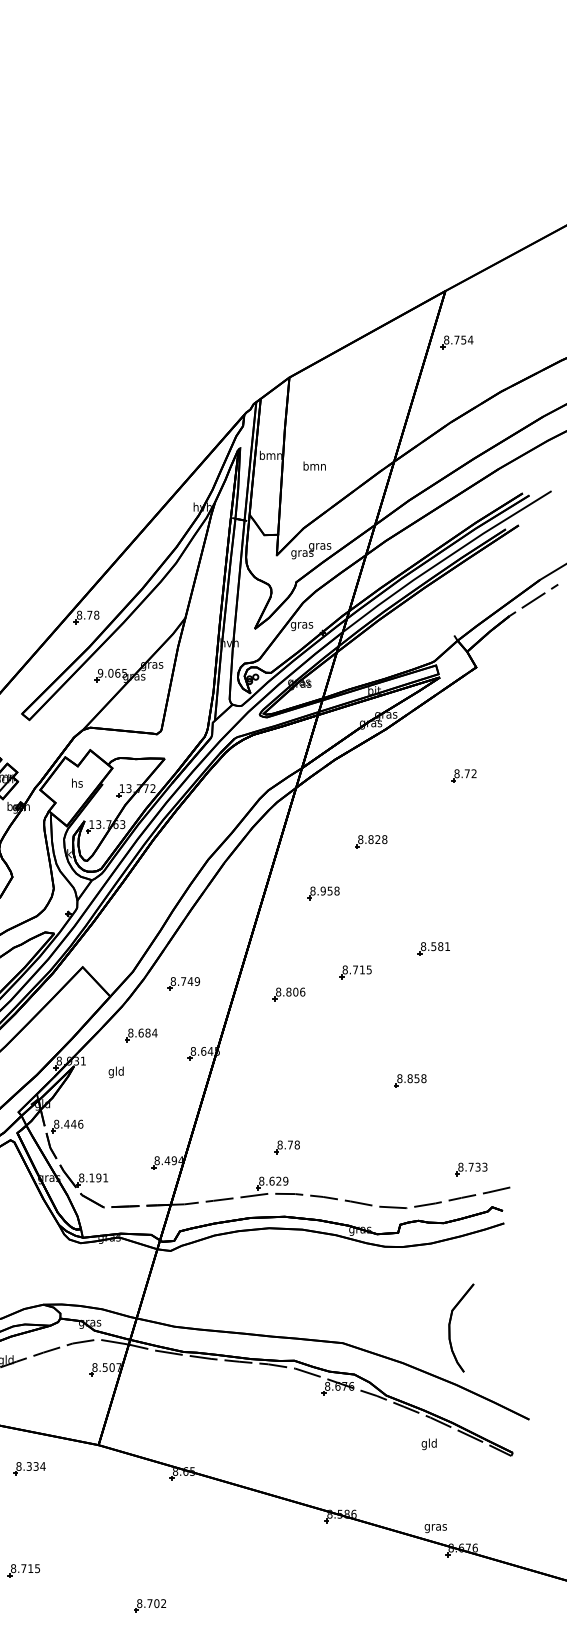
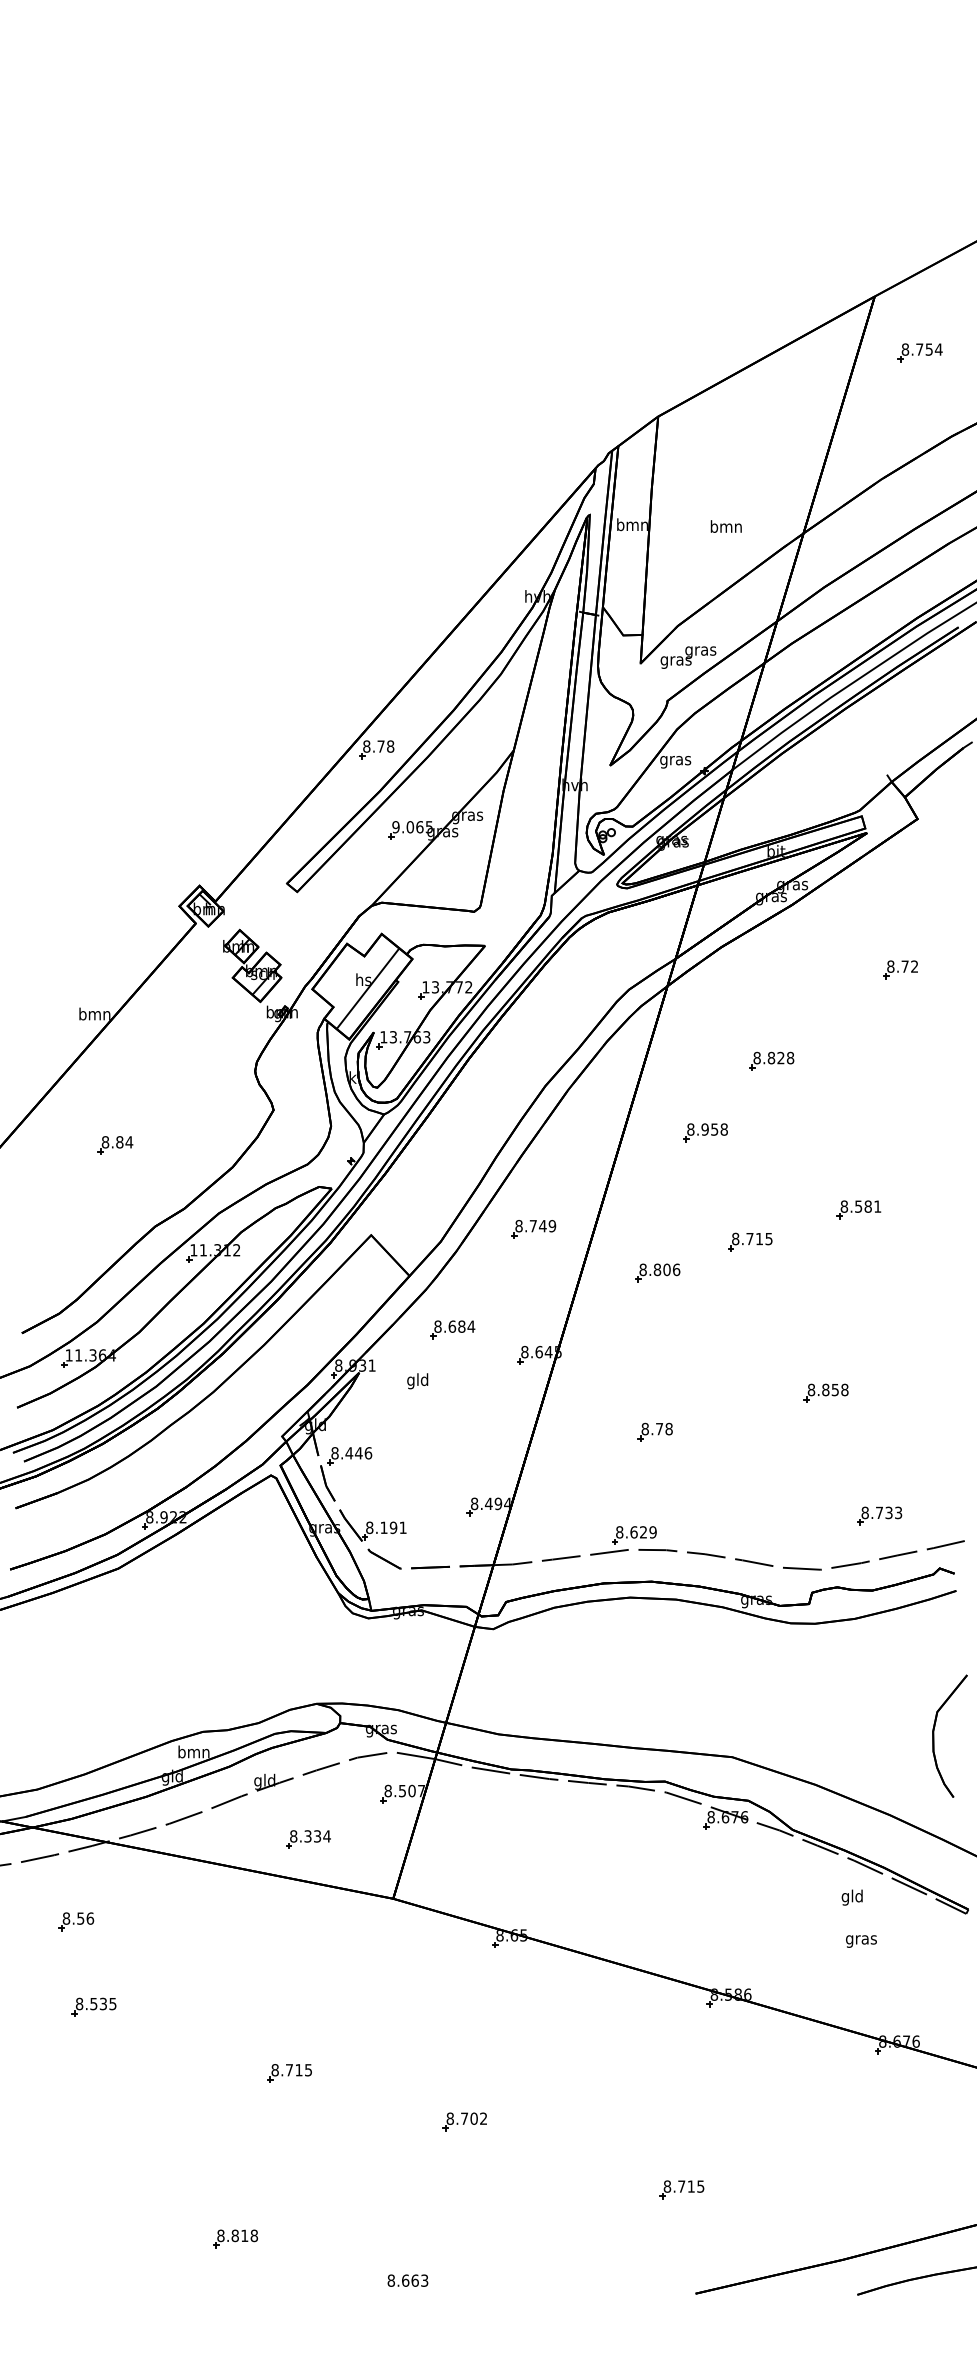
part: (456, 342) -> (919, 352), moved
text: (314, 466) -> (725, 526), moved
line: (80, 789) -> (367, 988), added
part: (183, 983) -> (533, 1229), moved
part: (286, 1146) -> (654, 1431), moved
part: (471, 1169) -> (879, 1515), moved
part: (450, 1327) -> (934, 1735), moved
part: (29, 1468) -> (308, 1839), moved
text: (435, 1528) -> (861, 1941), moved

